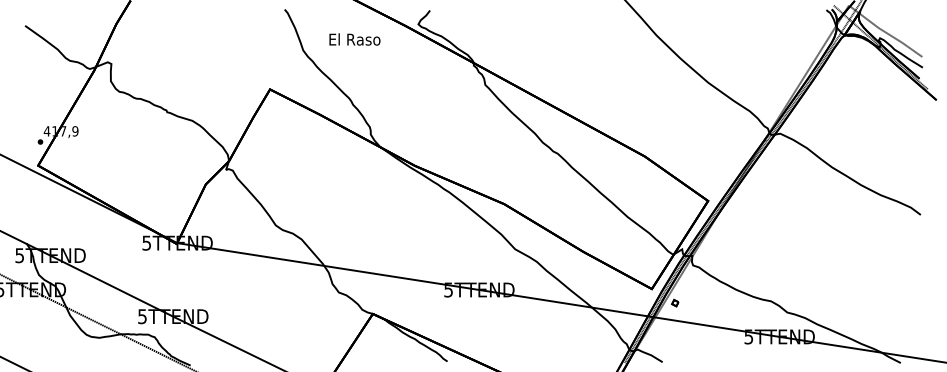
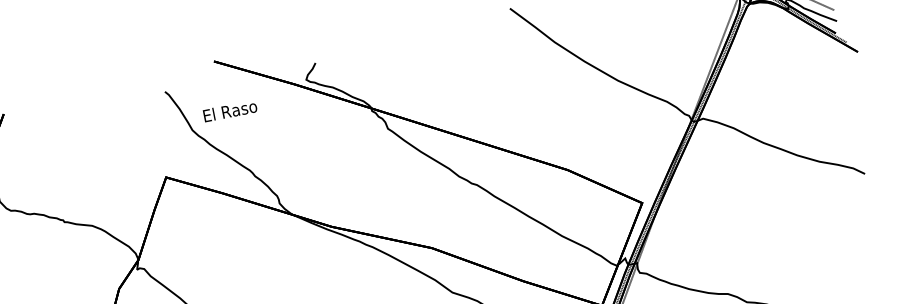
text: (354, 39) -> (229, 111), moved

